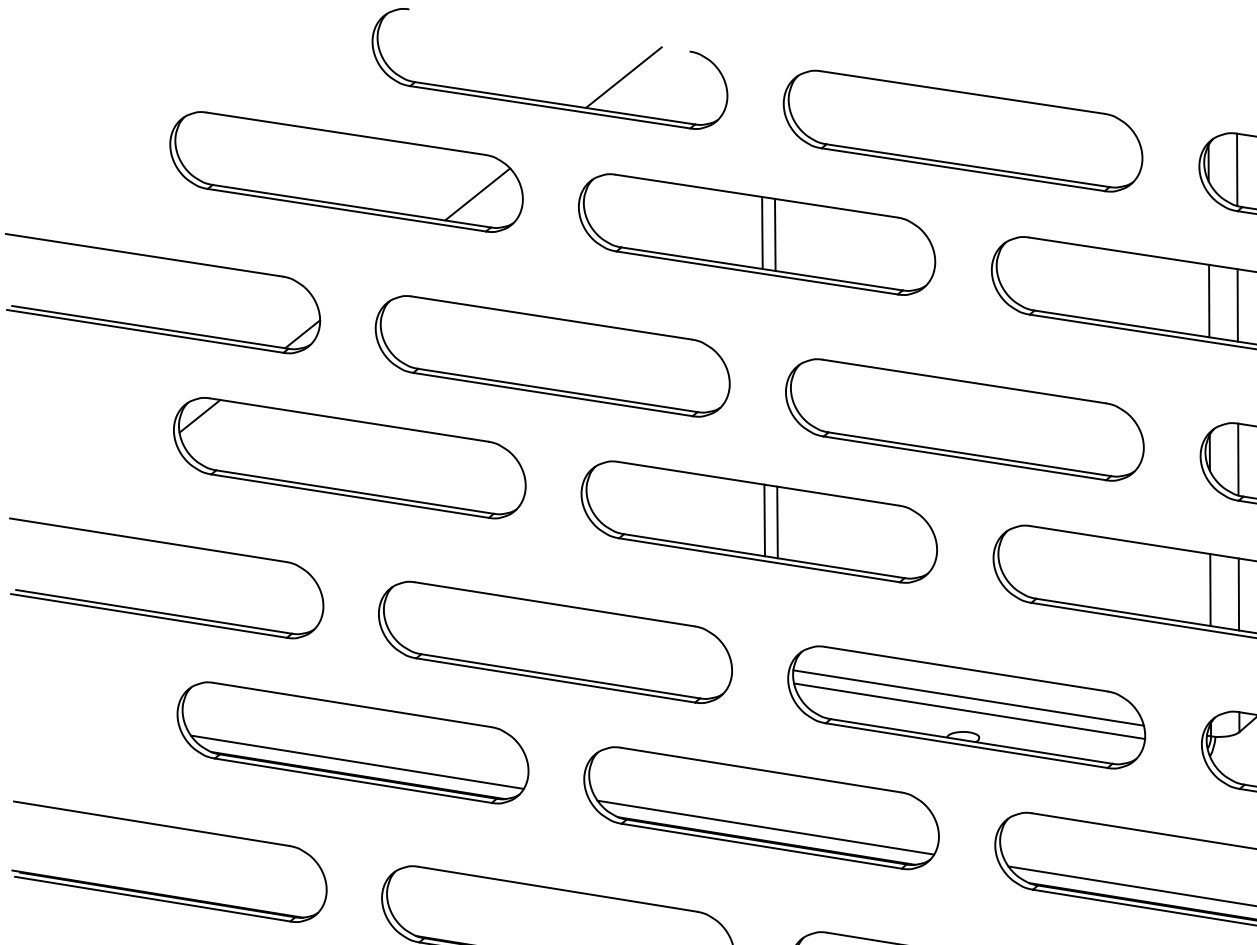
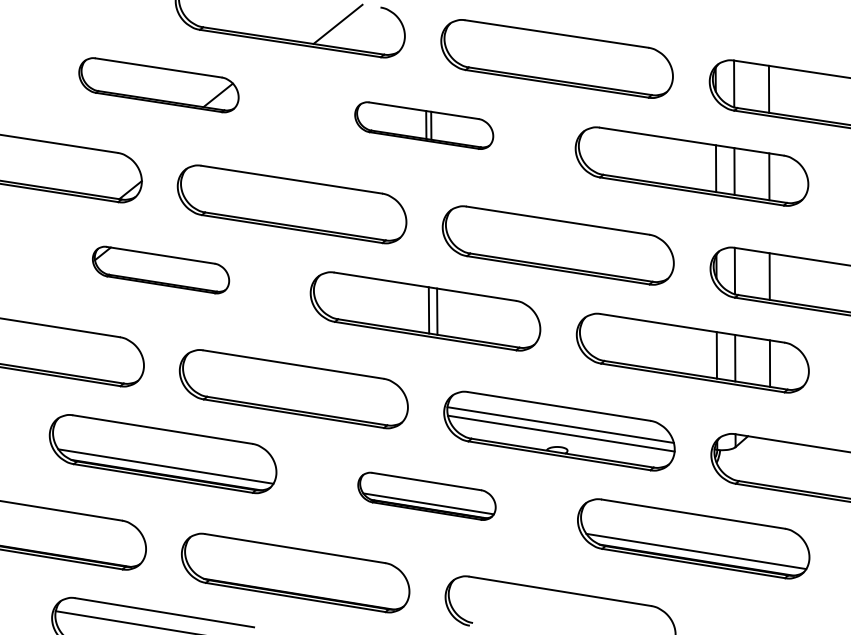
part: (345, 170) -> (158, 84), size x0.7
part: (757, 234) -> (424, 125), size x0.6
part: (348, 457) -> (160, 269), size x0.6
part: (760, 808) -> (426, 496), size x0.6

